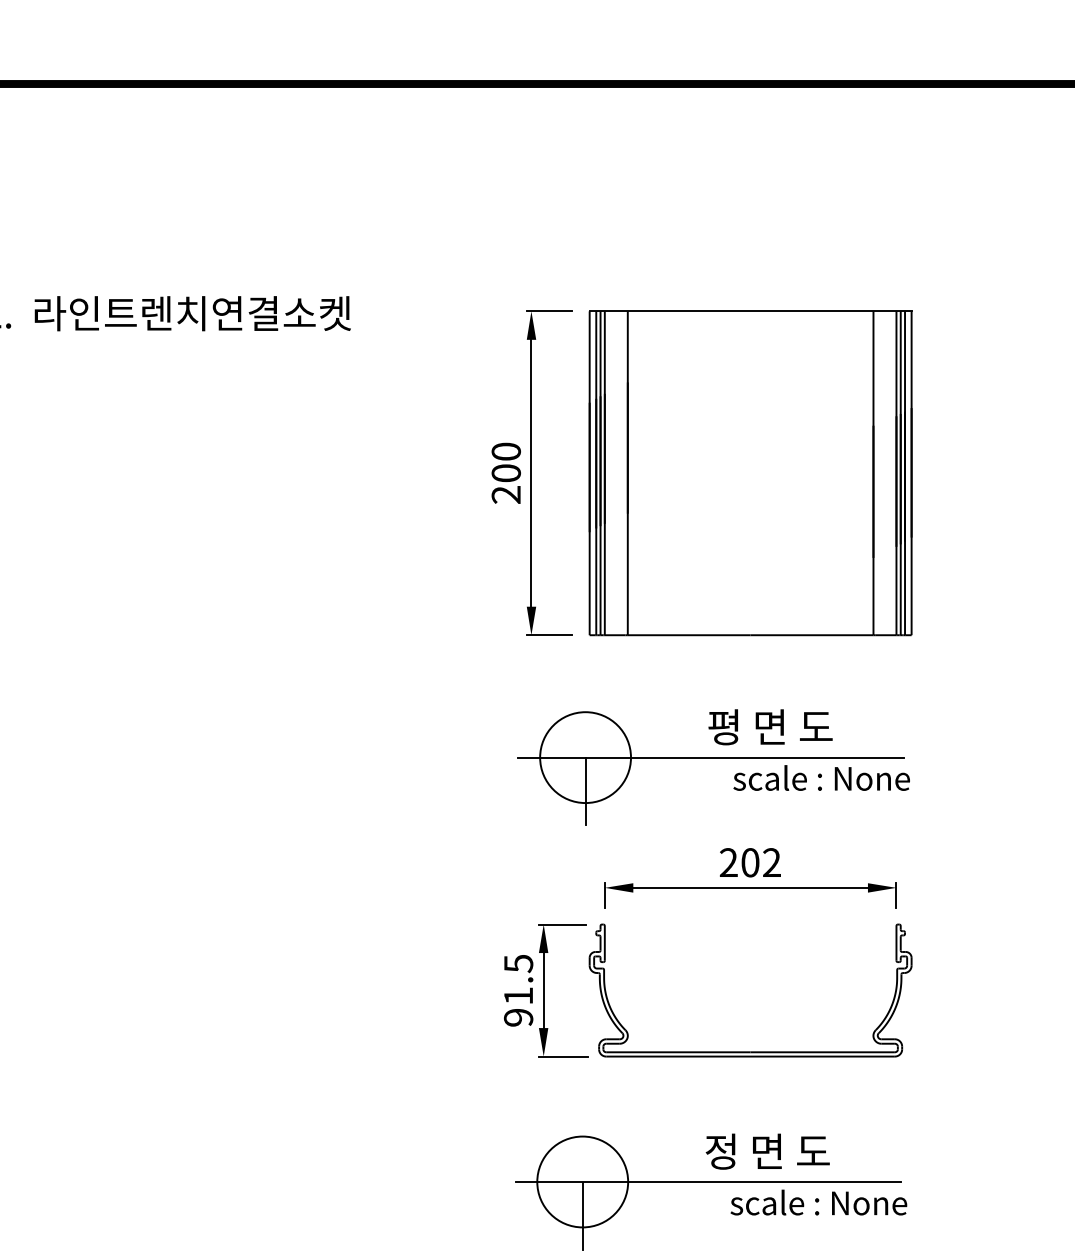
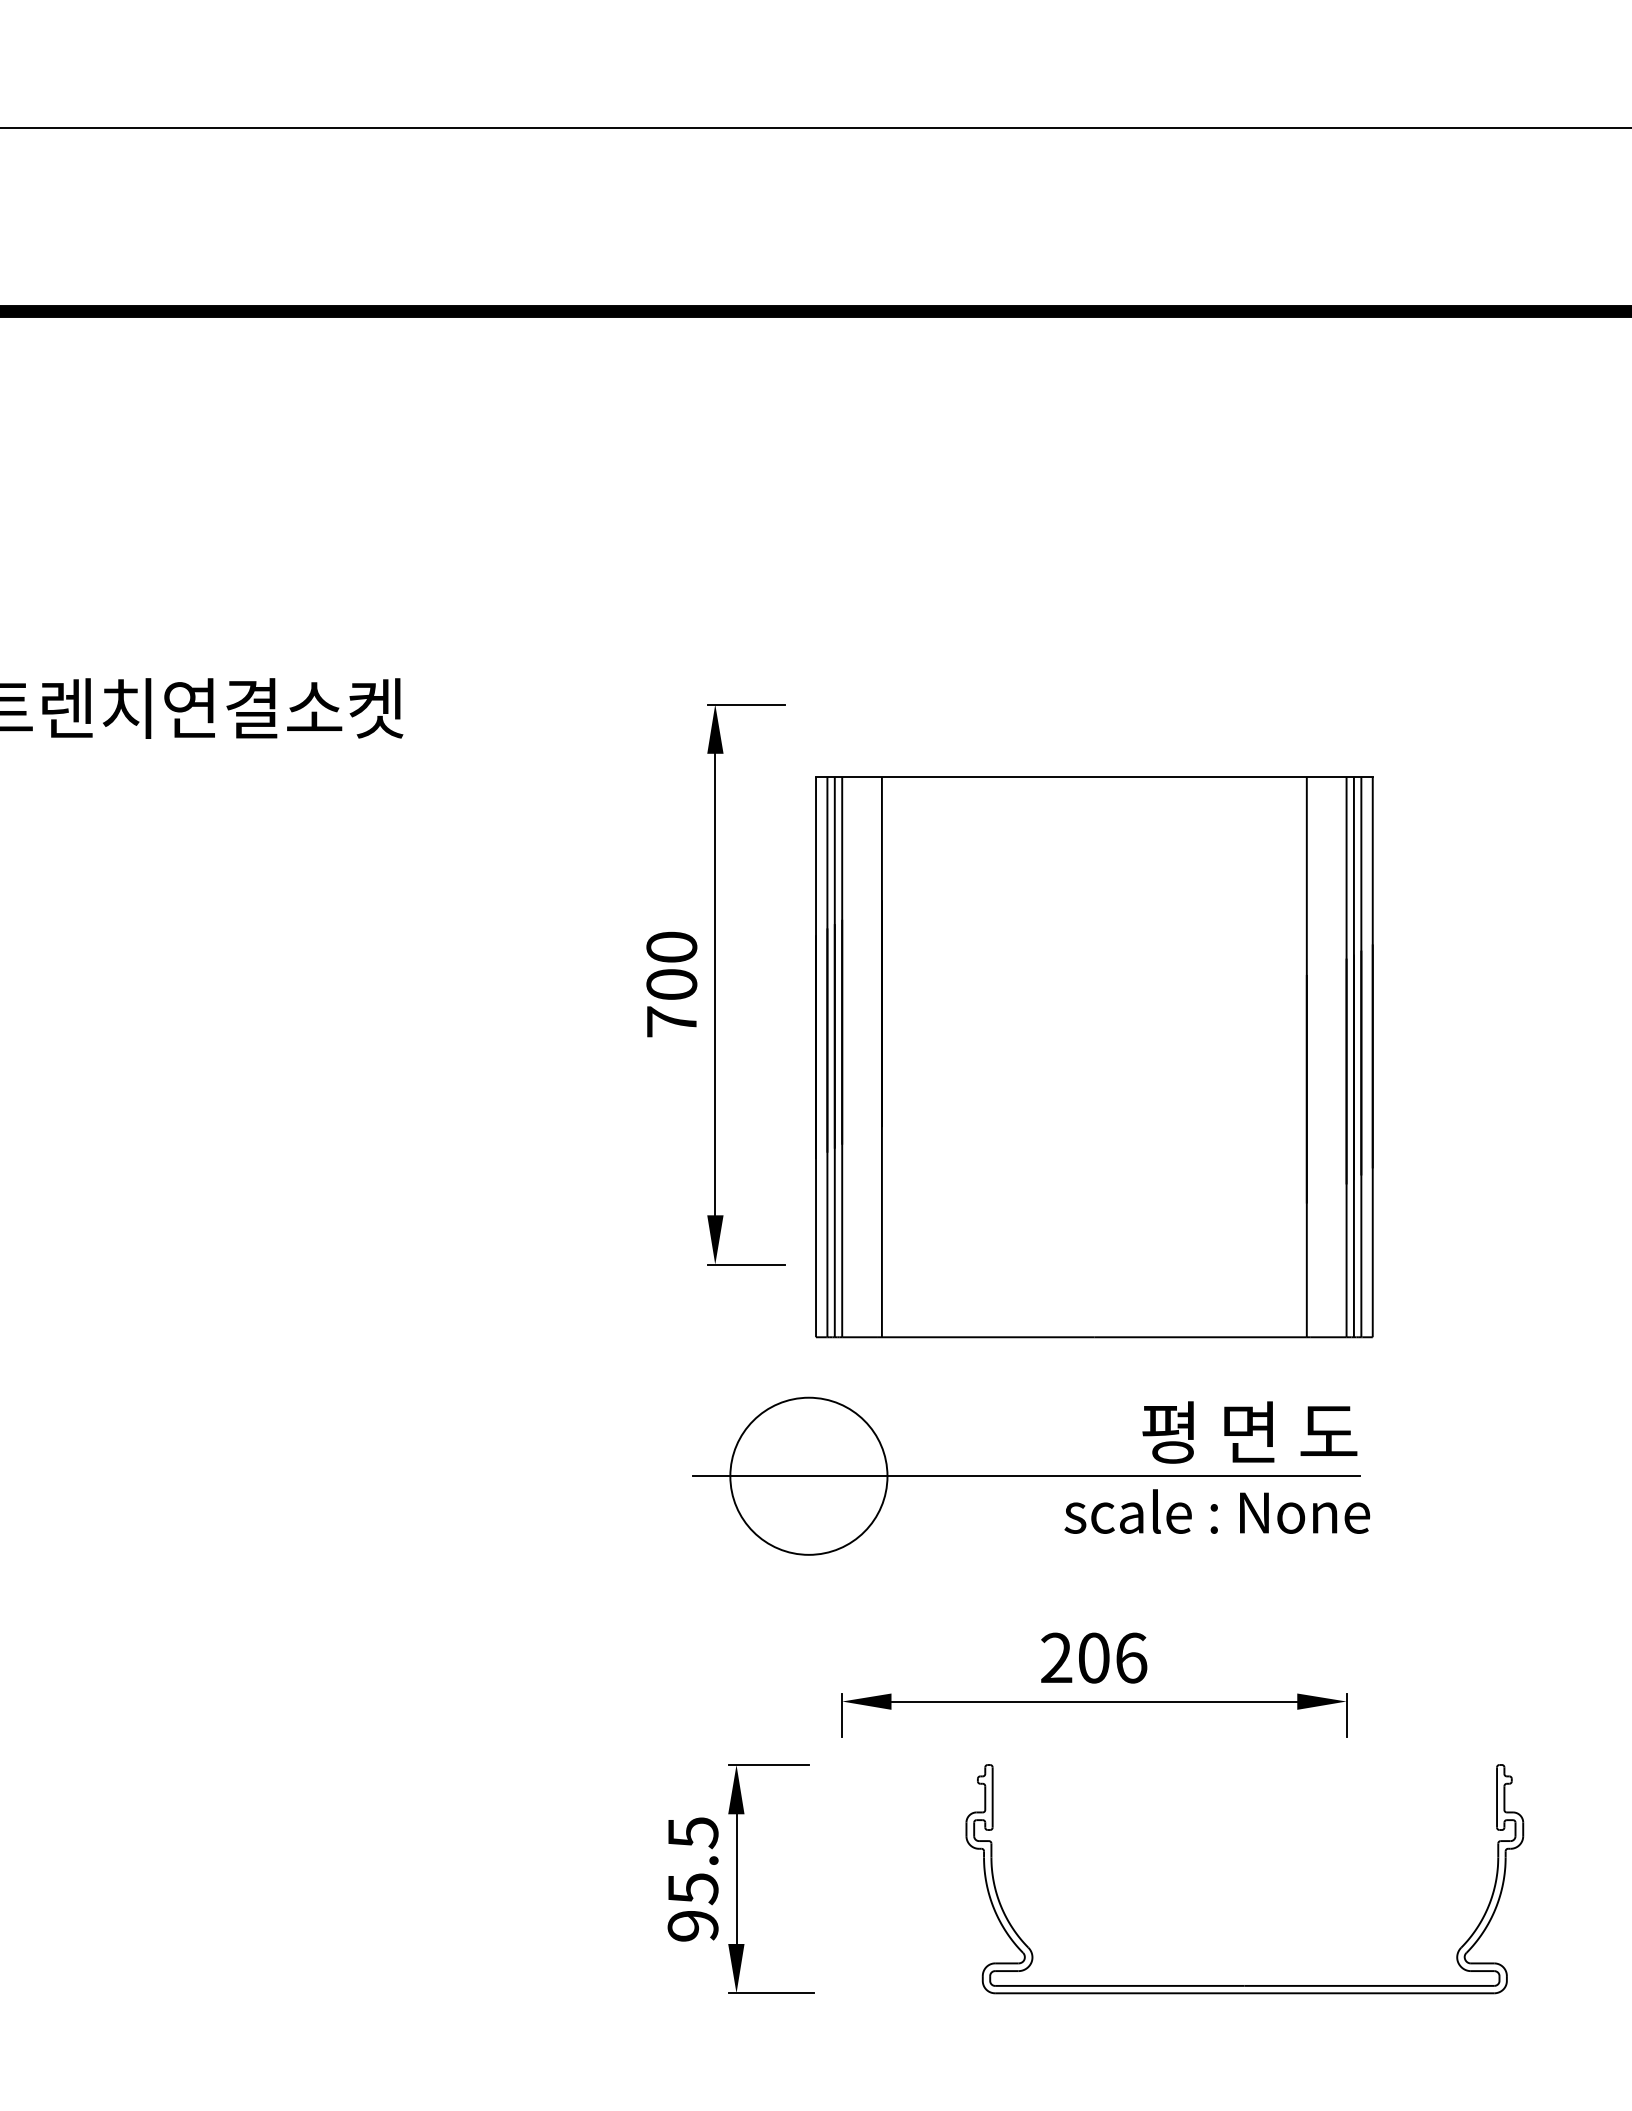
part: (750, 473) -> (1094, 1057), moved
text: (505, 494) -> (670, 1021), 200 -> 700
text: (770, 727) -> (1249, 1432), moved
line: (585, 790) -> (808, 1533), removed
text: (772, 862) -> (1132, 1657), 202 -> 206
text: (518, 996) -> (692, 1889), 91.5 -> 95.5
part: (750, 1051) -> (1244, 1984), moved

